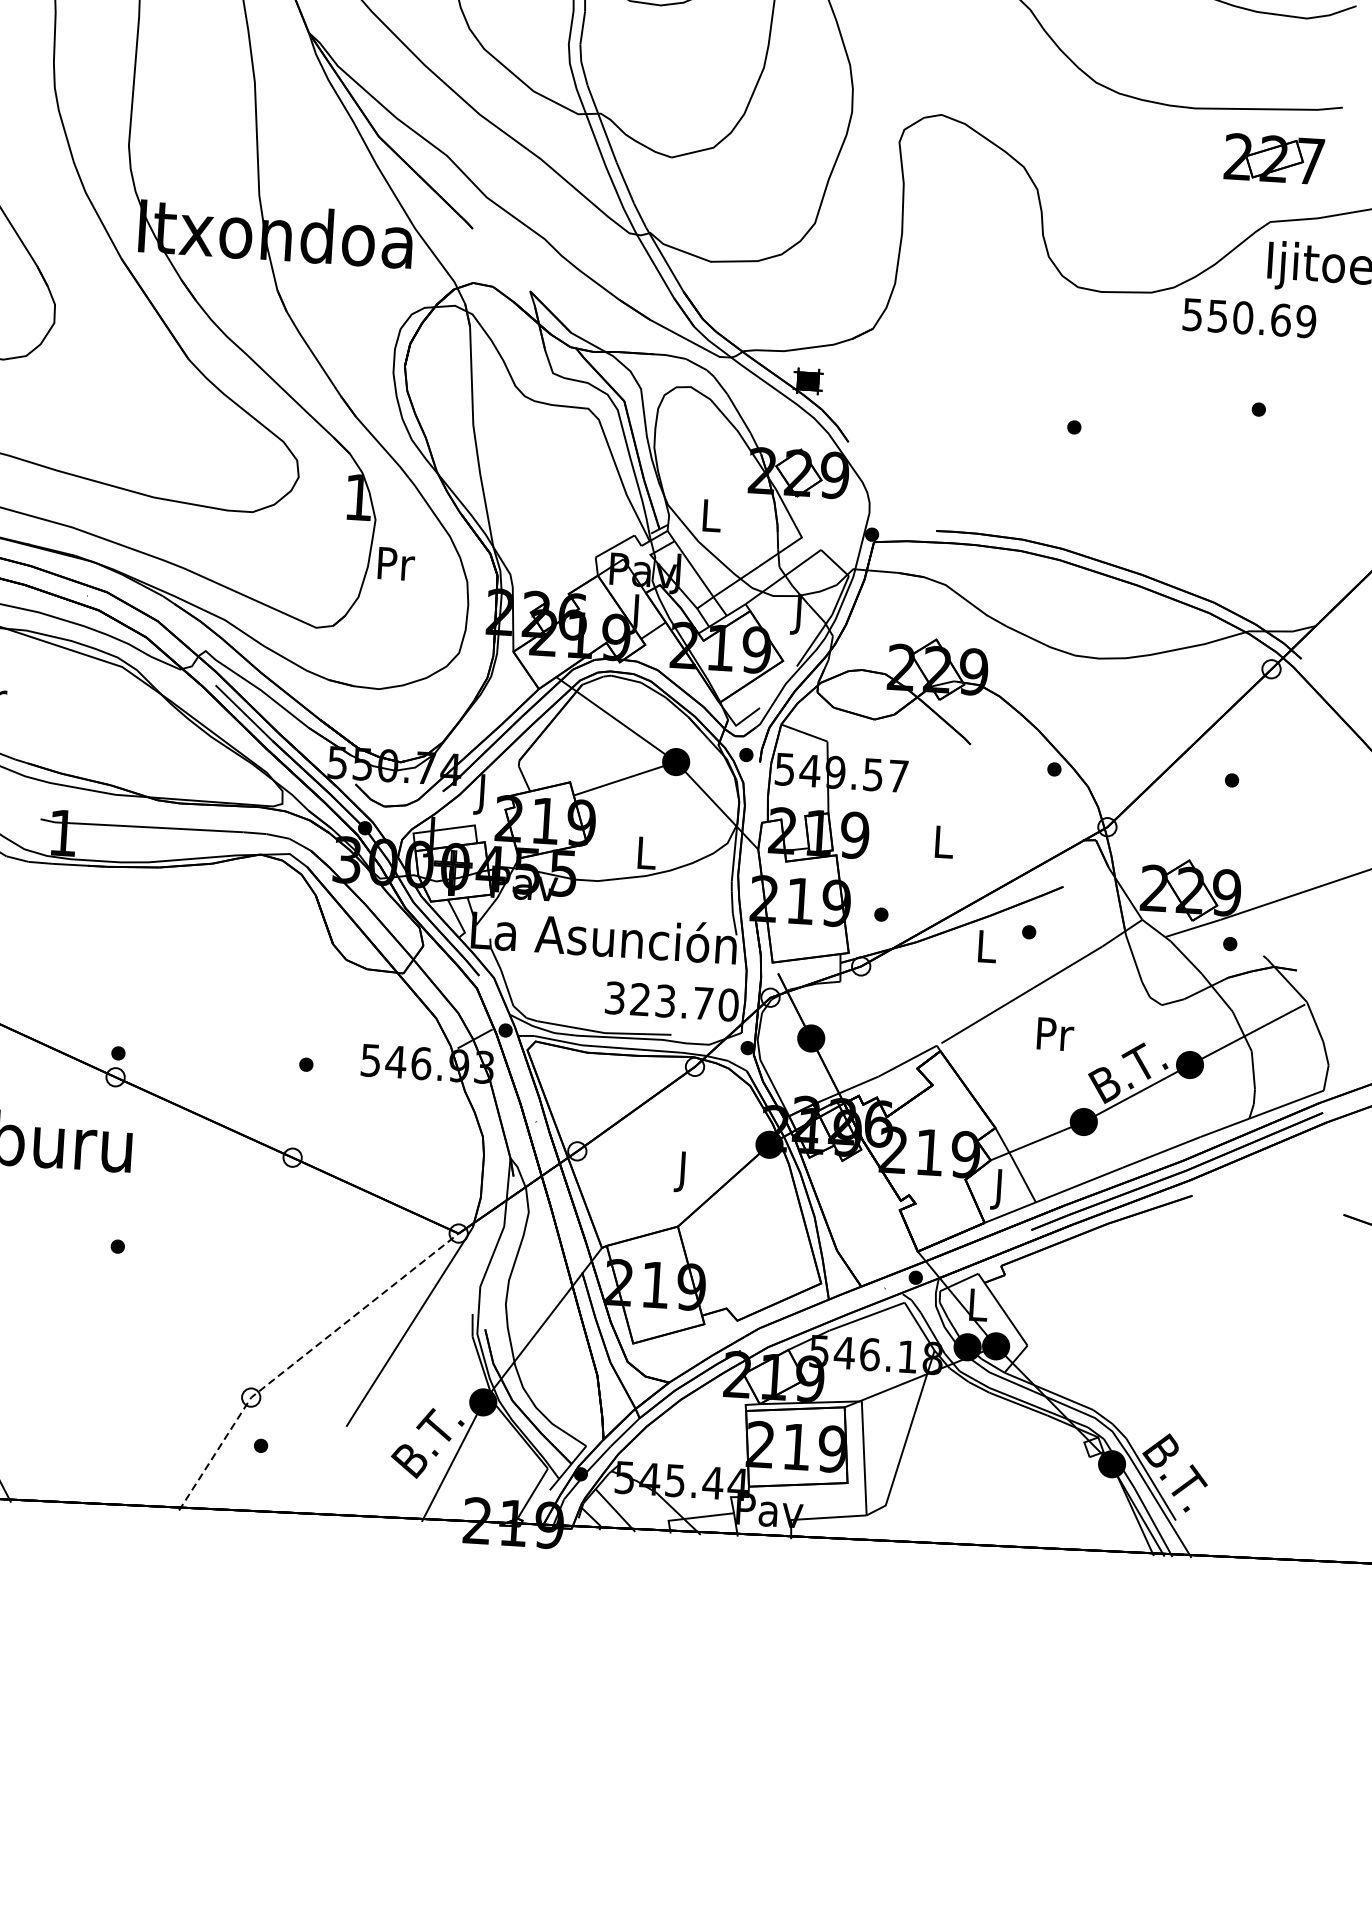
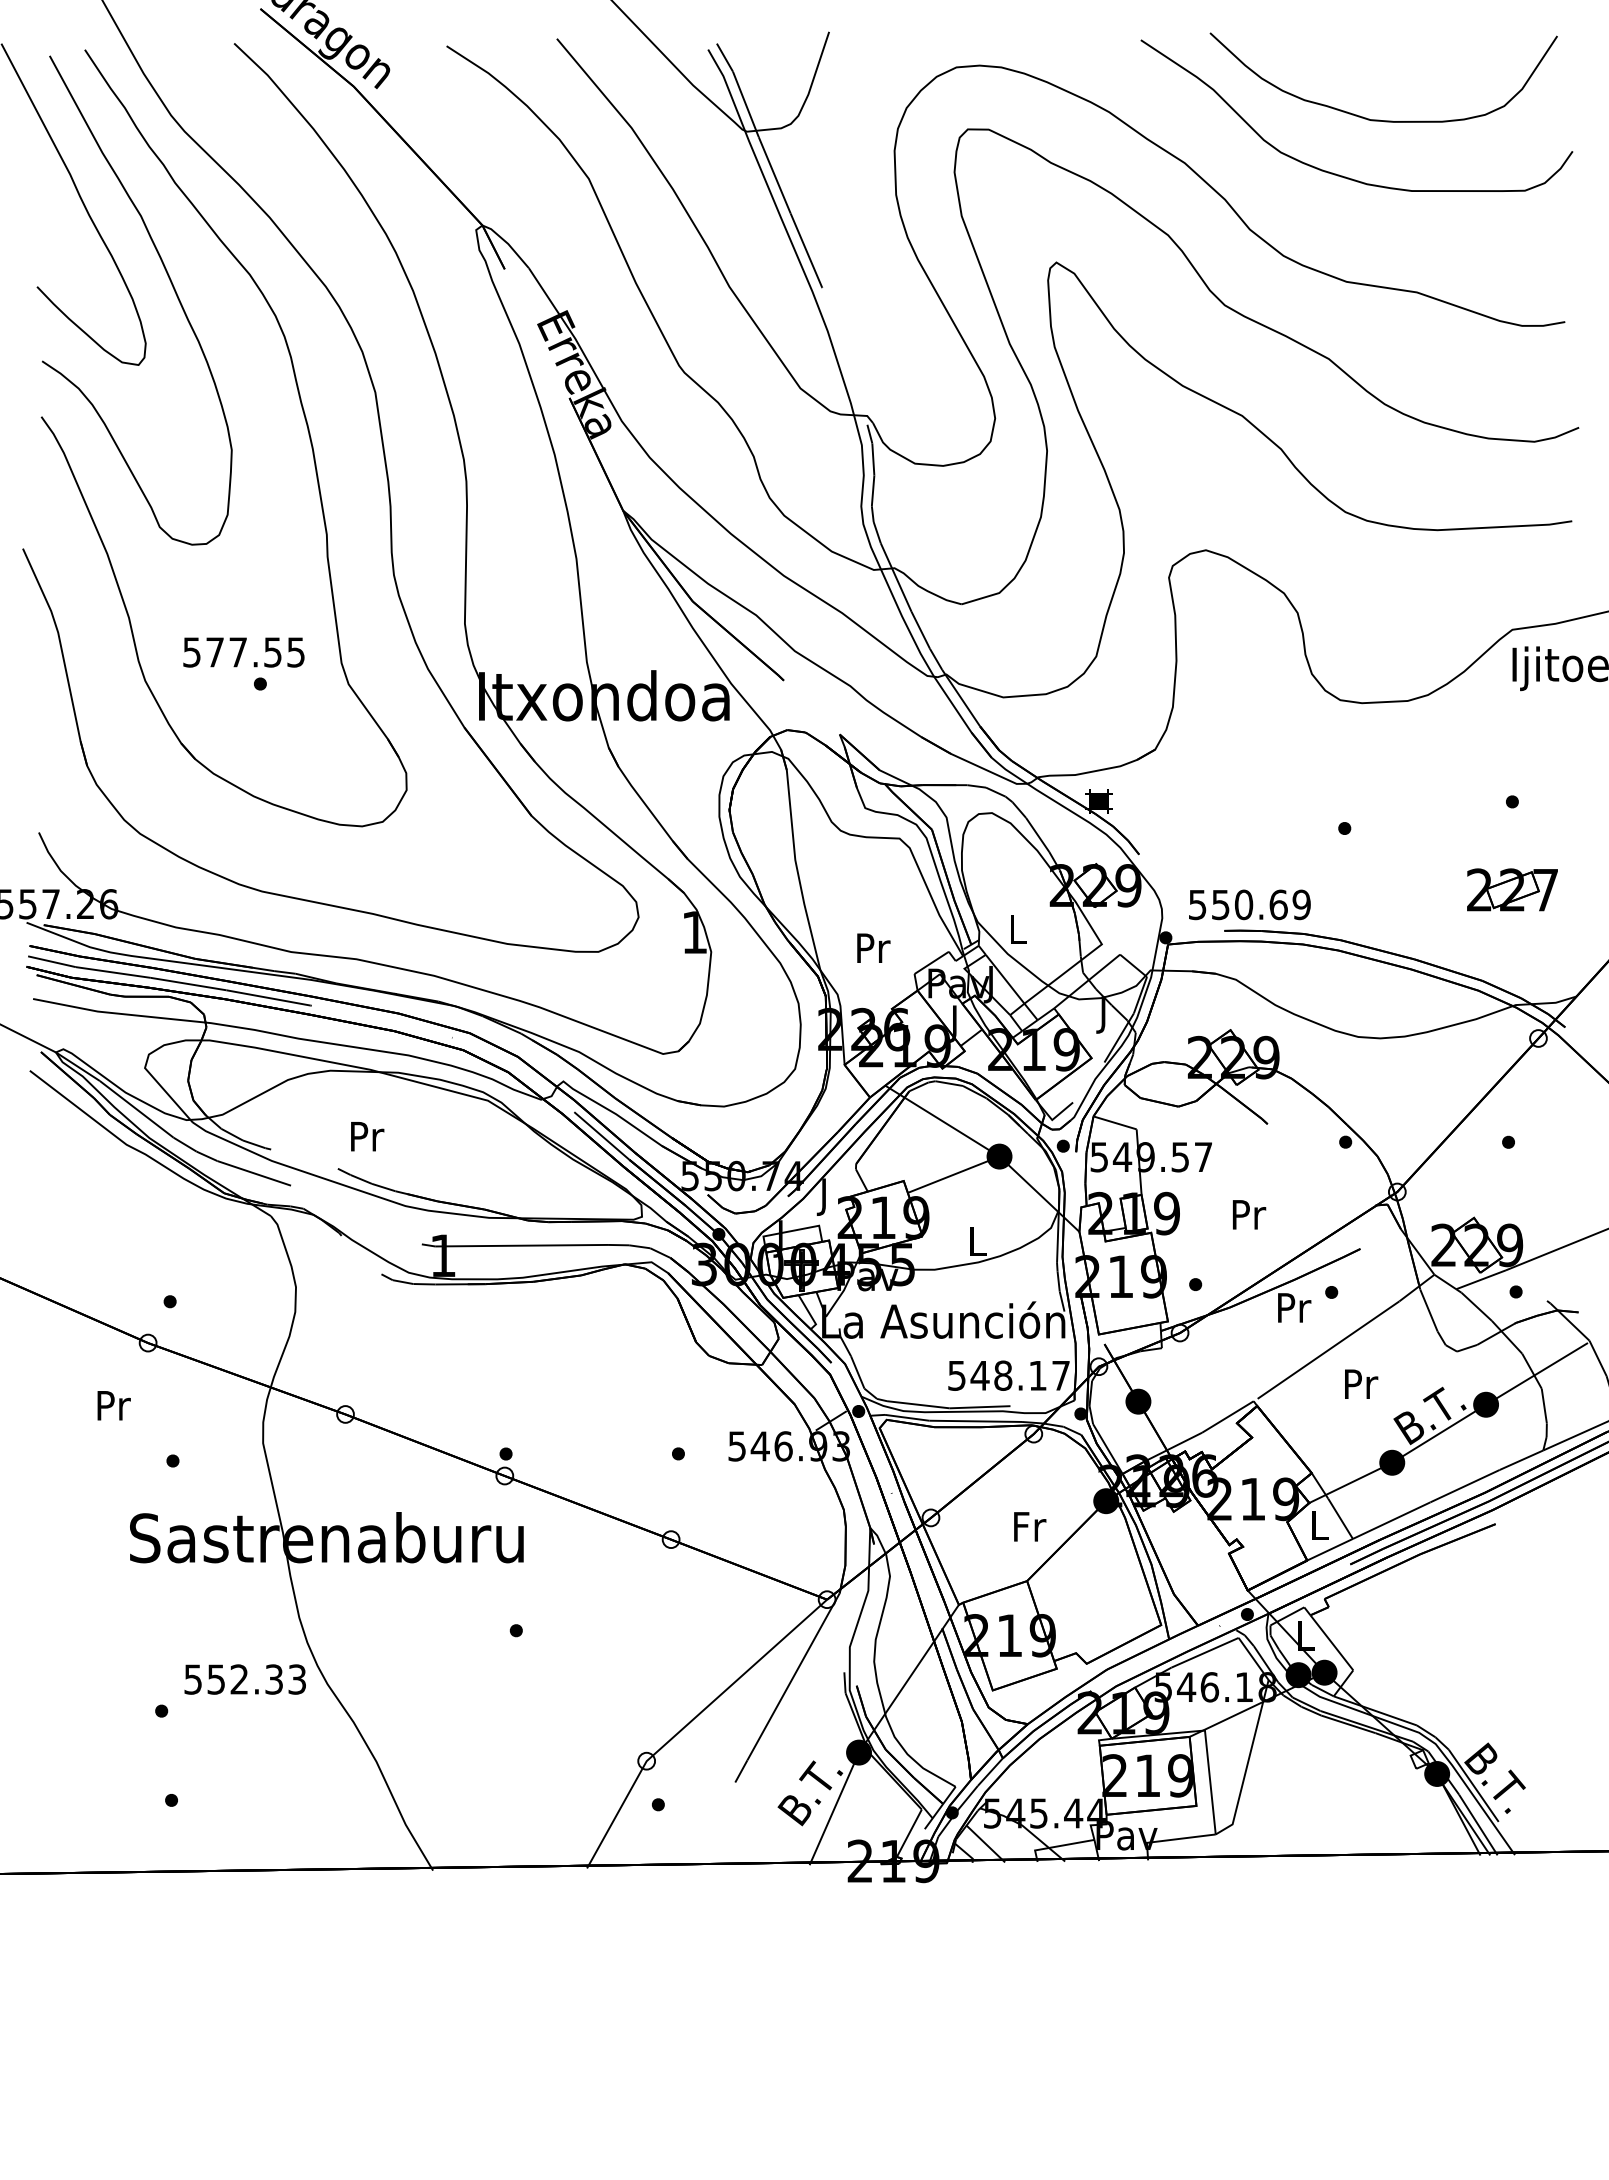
part: (1274, 158) -> (1512, 889), moved
text: (1249, 317) -> (1249, 904), moved
text: (396, 563) -> (873, 947), moved
text: (944, 841) -> (1249, 1214), L -> Pr
text: (987, 946) -> (1294, 1307), L -> Pr
text: (672, 1001) -> (1009, 1375), 323.70 -> 548.17
text: (684, 1171) -> (1030, 1530), J -> Fr
text: (1000, 1189) -> (1319, 1529), J -> L
line: (302, 1357) -> (691, 1721), dashed -> solid

